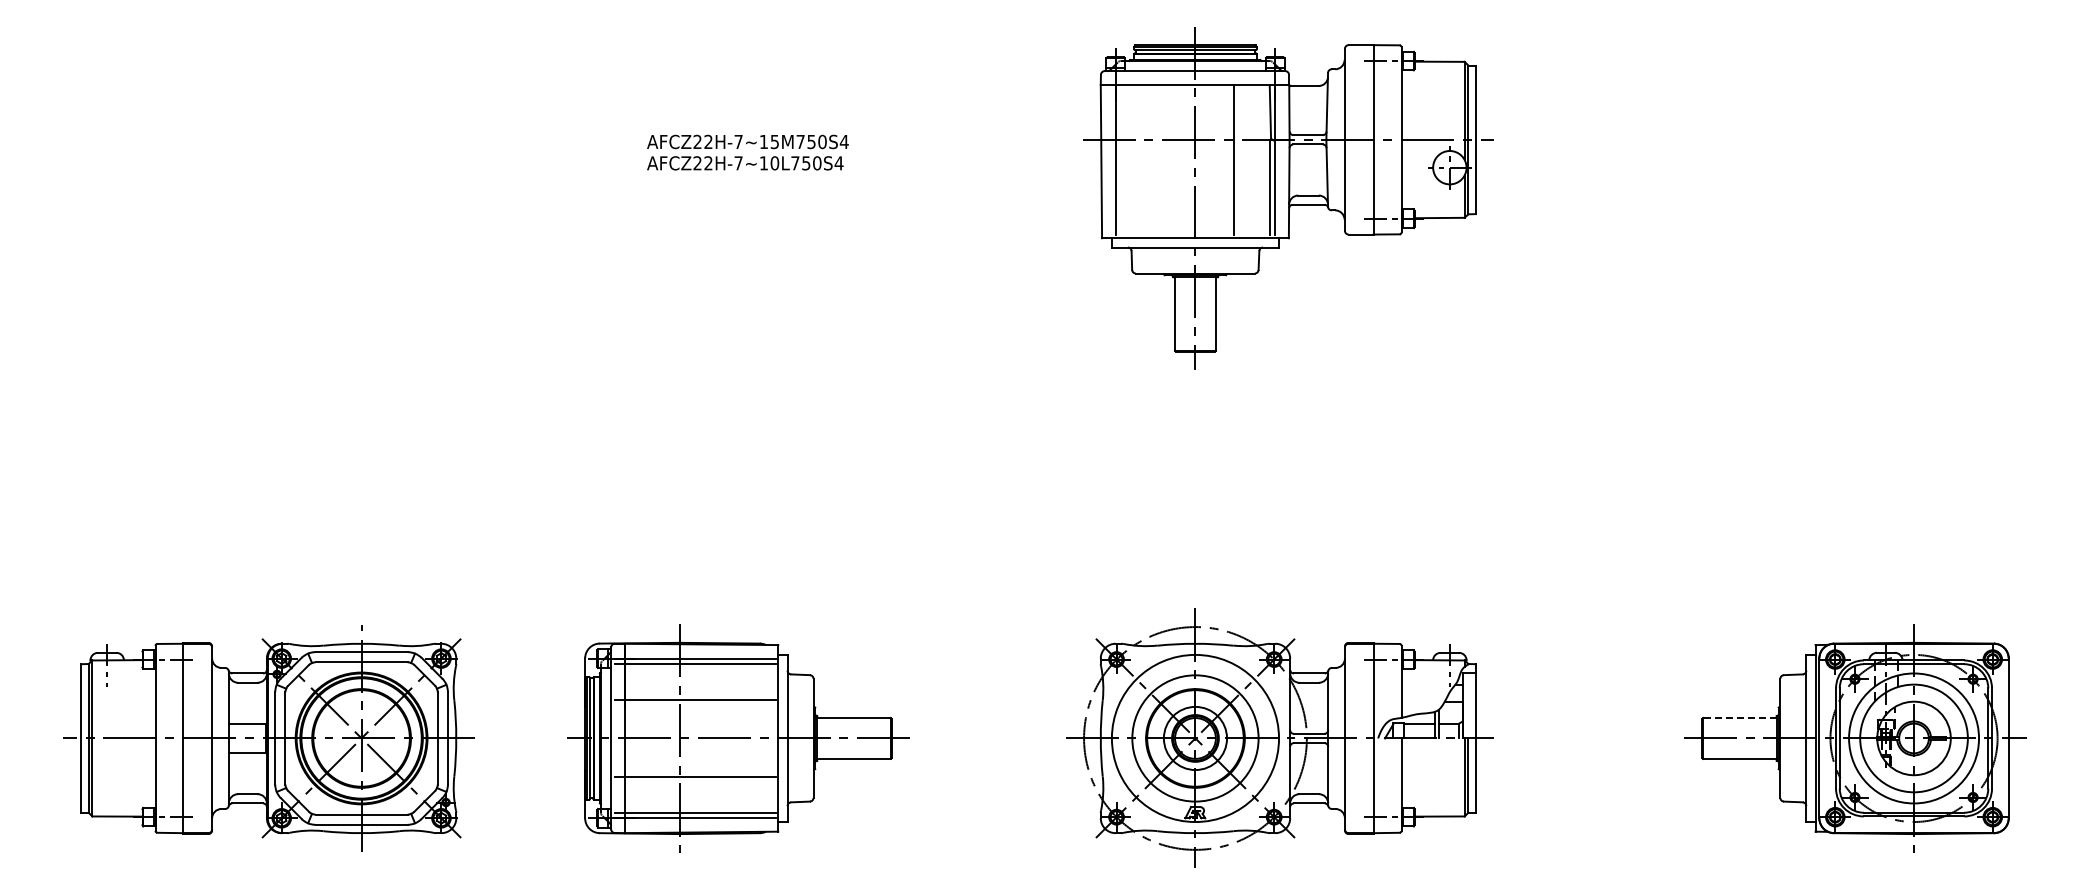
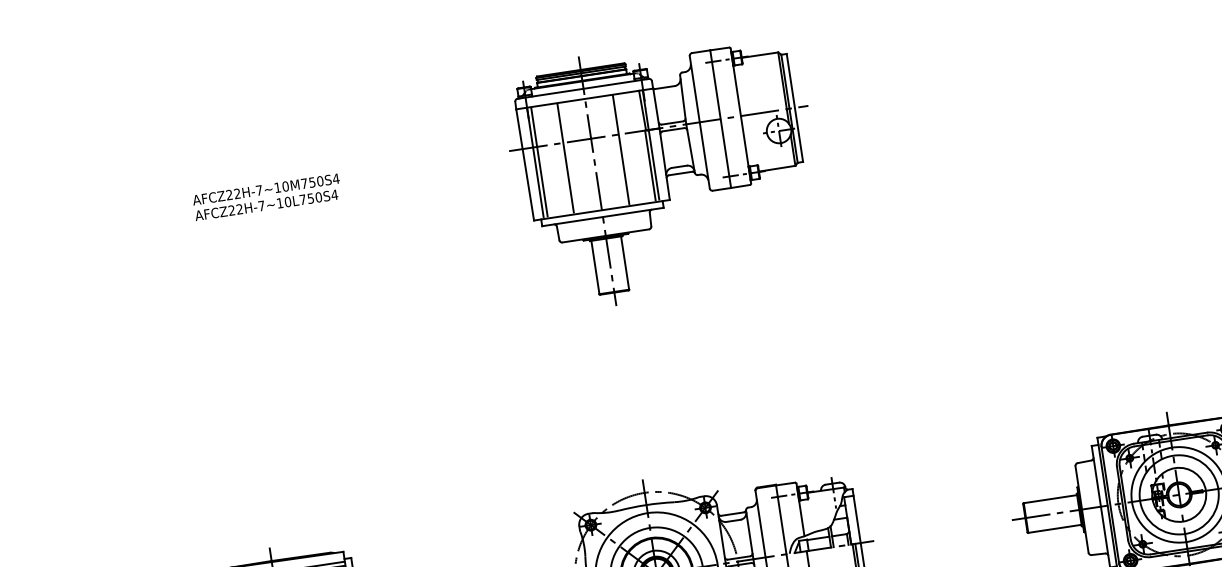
text: (774, 141) -> (285, 186), AFCZ22H-7~15M750S4 -> AFCZ22H-7~10M750S4
line: (1121, 160) -> (539, 161), added
line: (1157, 160) -> (565, 157), added
line: (1739, 718) -> (1050, 499), dashed -> solid

